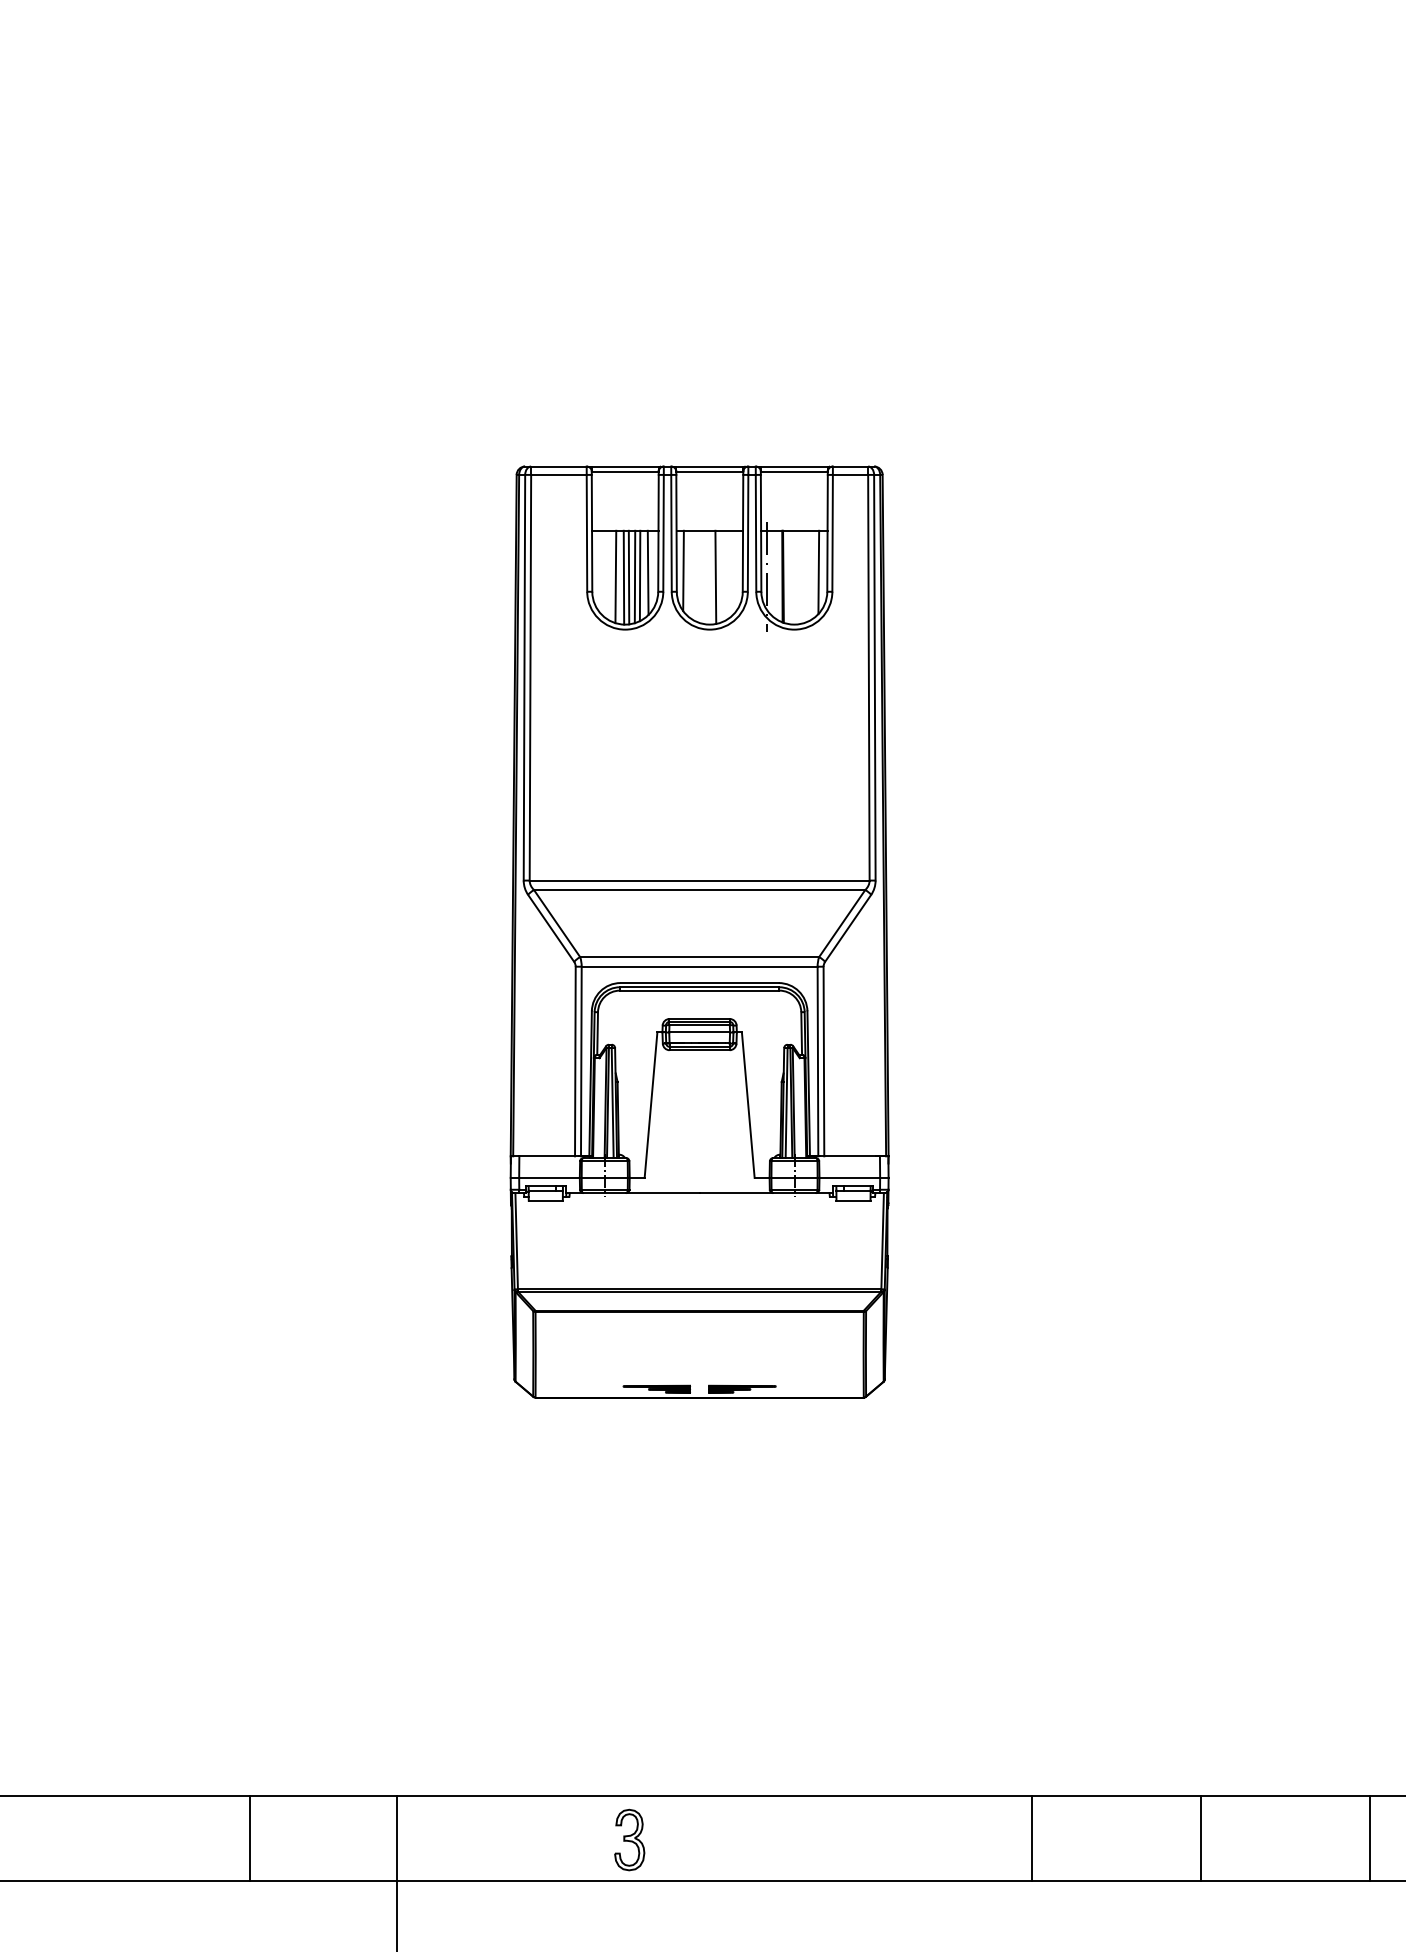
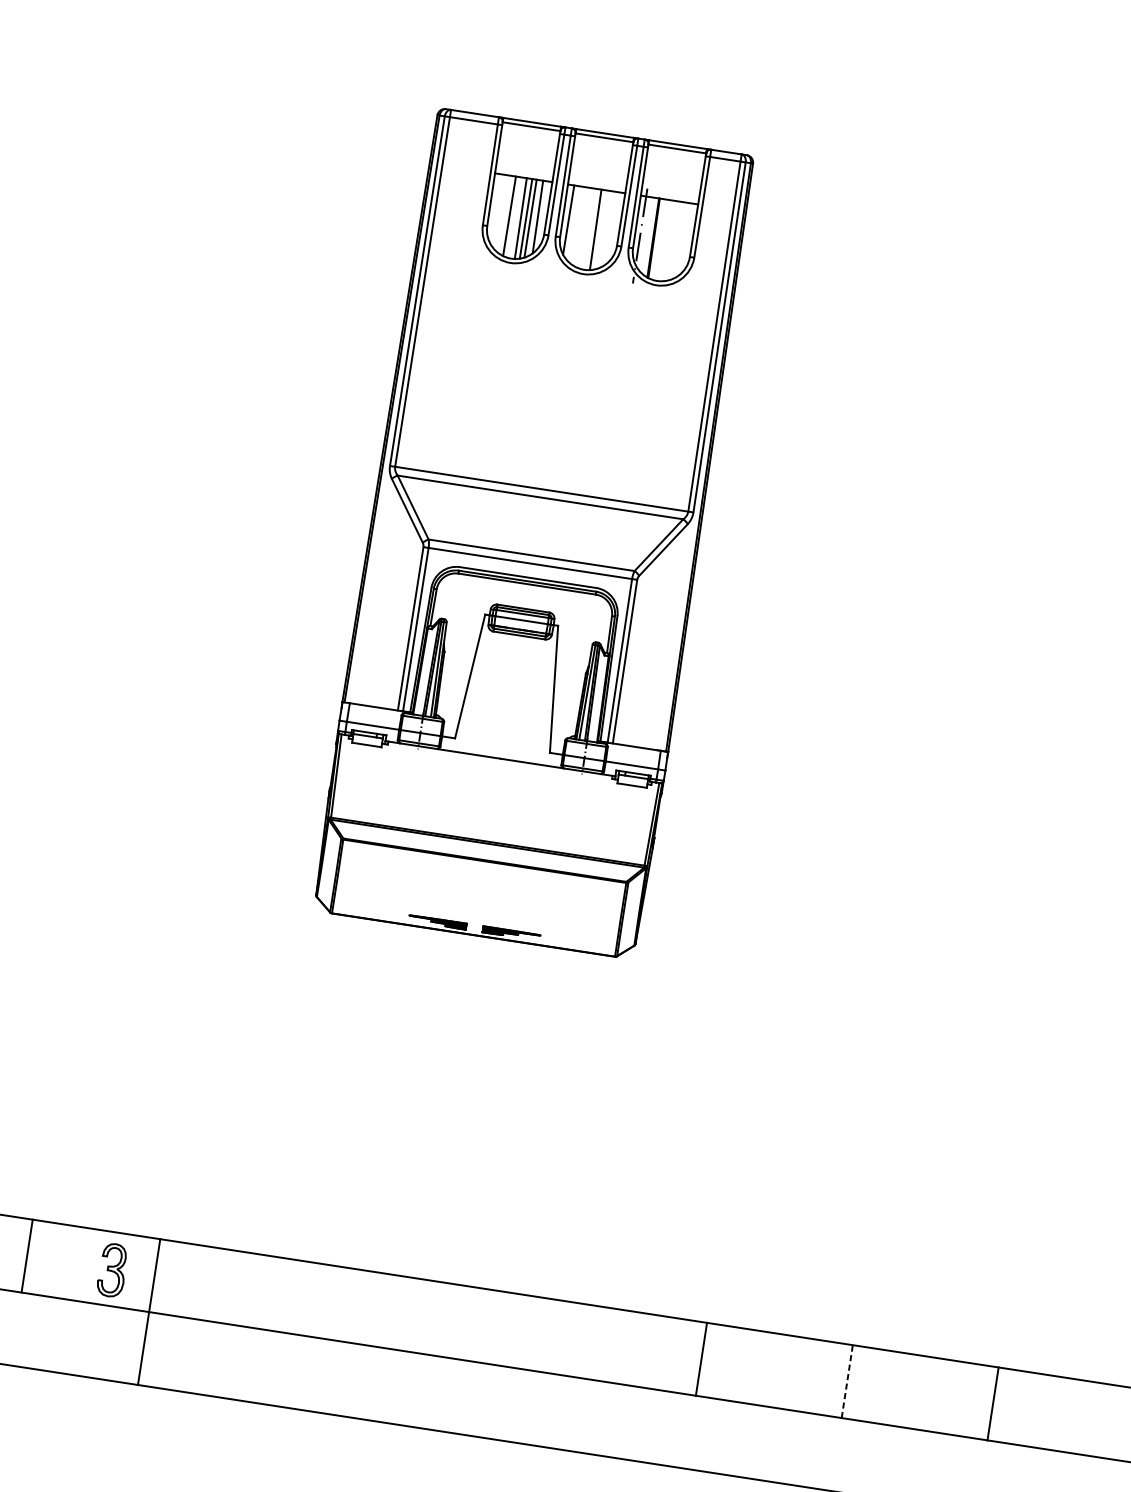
line: (818, 572) -> (684, 239), removed
line: (623, 577) -> (516, 217), removed
line: (1200, 1838) -> (847, 1381), solid -> dashed
part: (629, 1839) -> (112, 1269), moved

